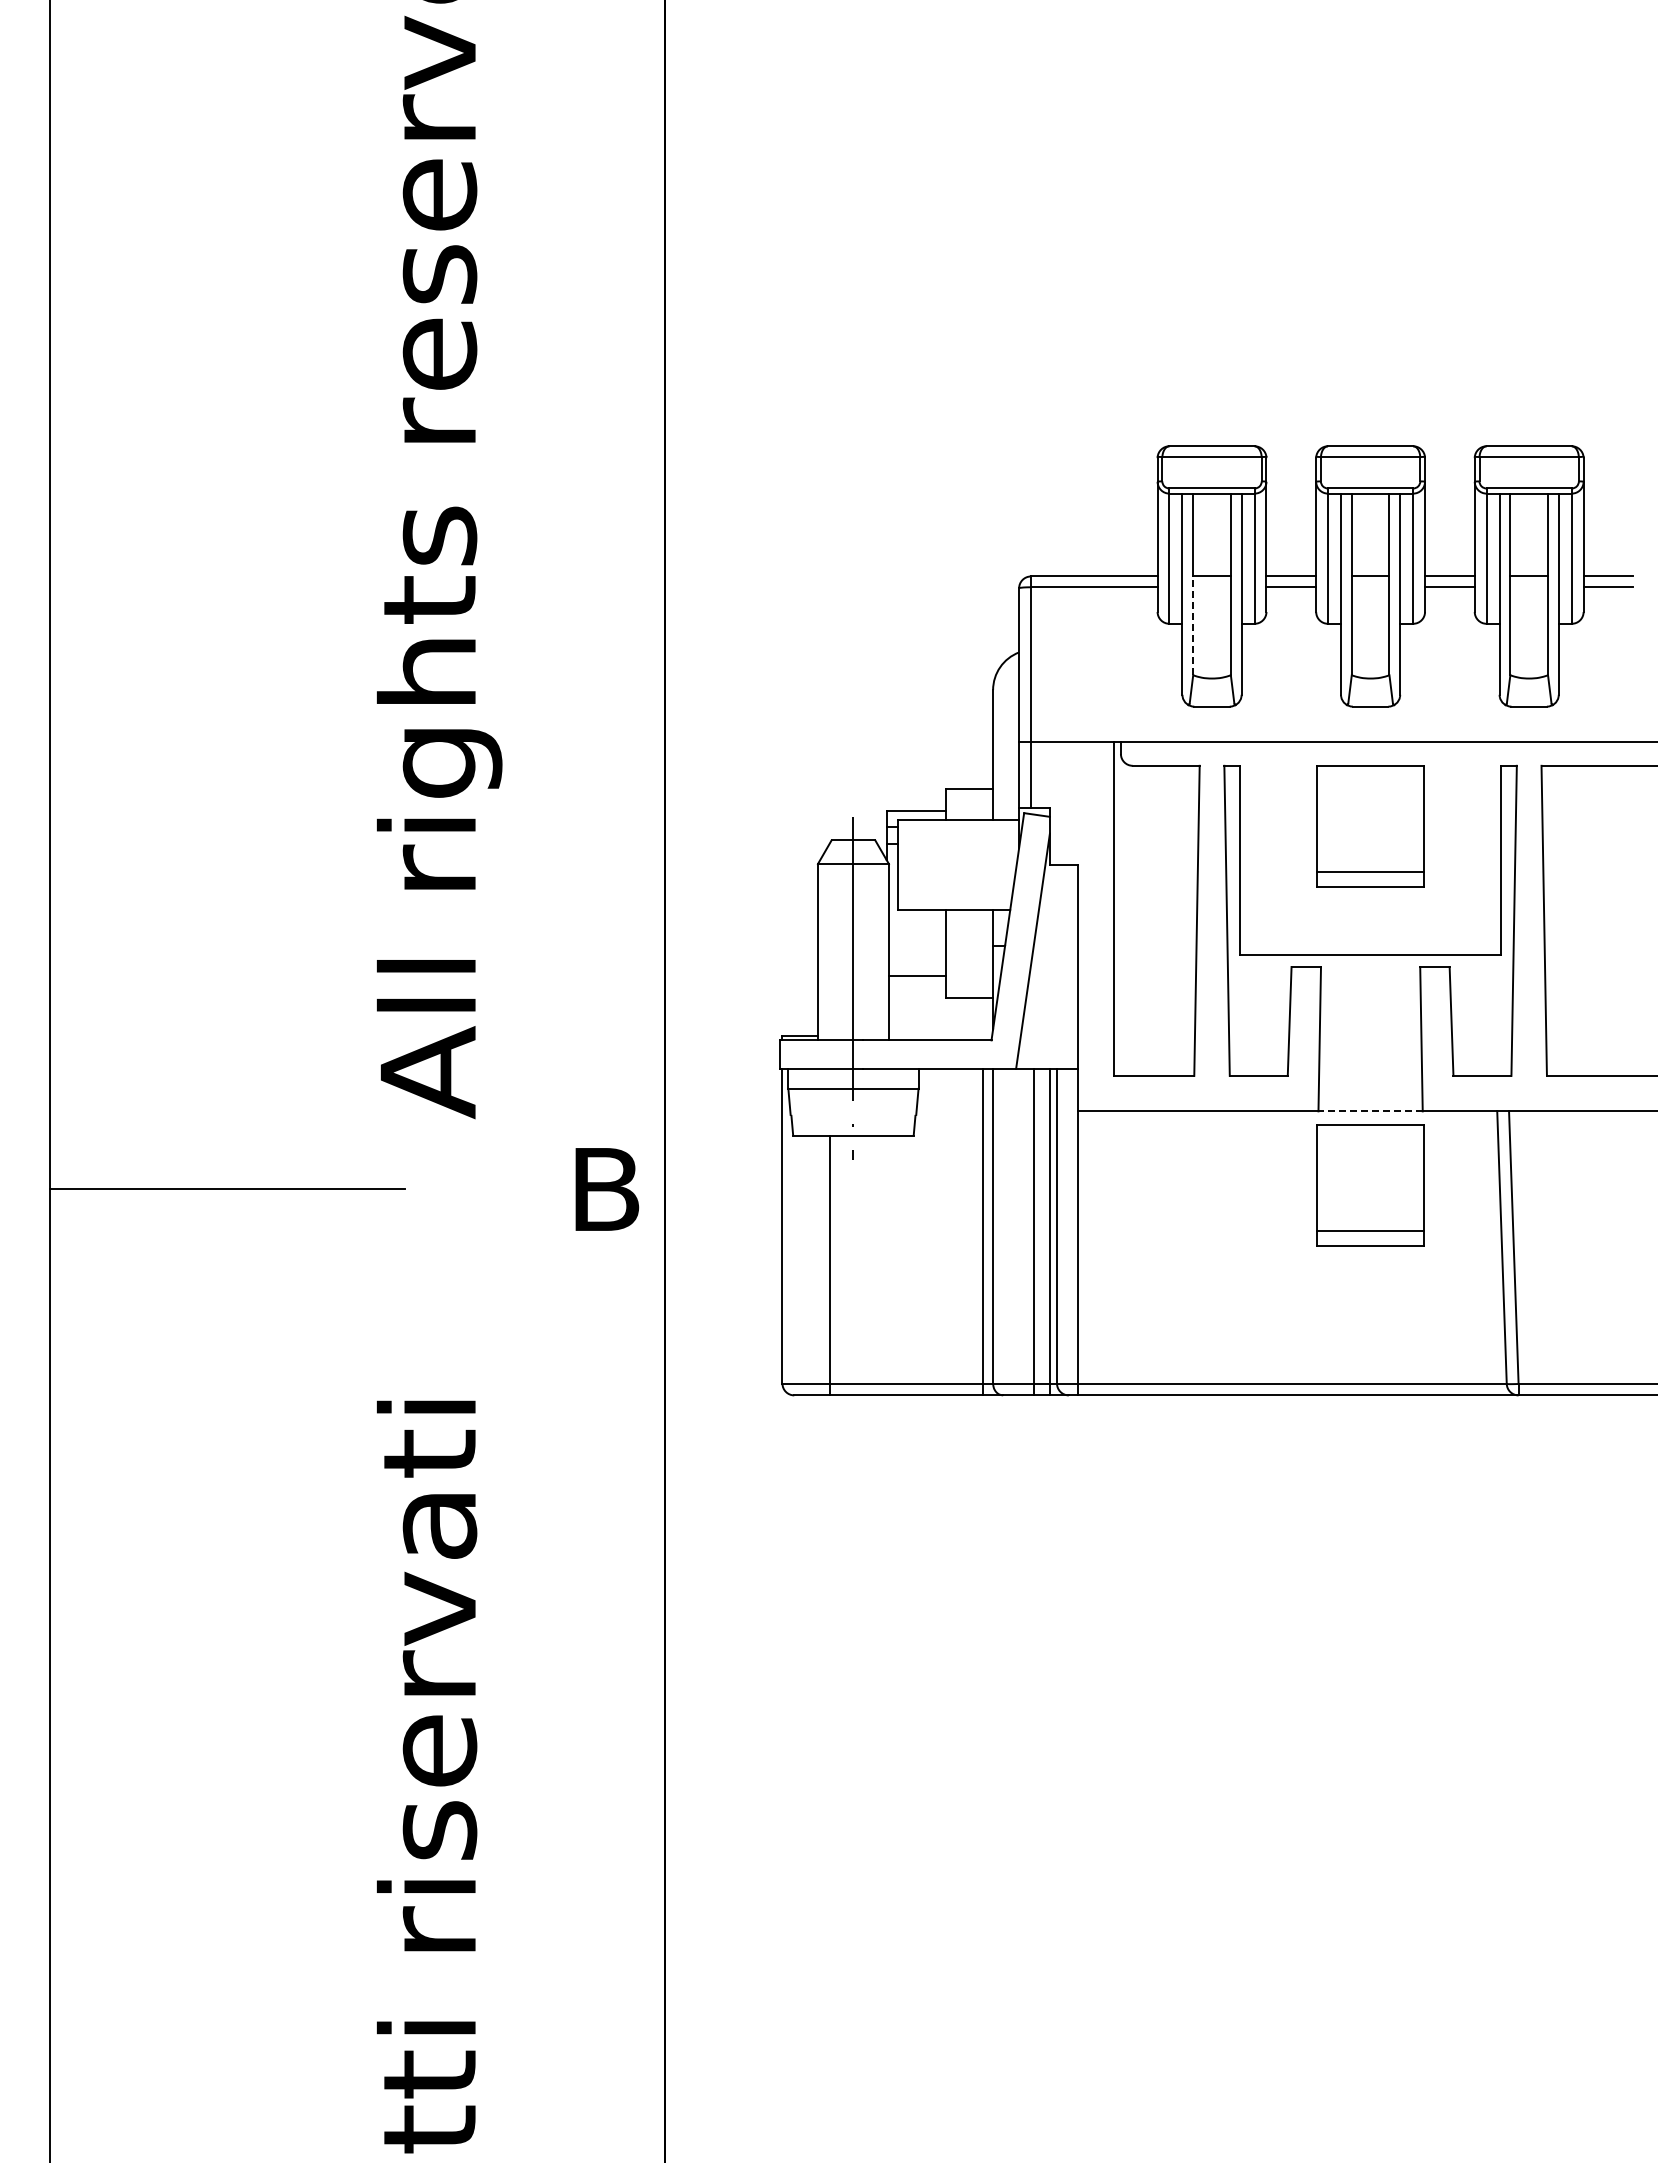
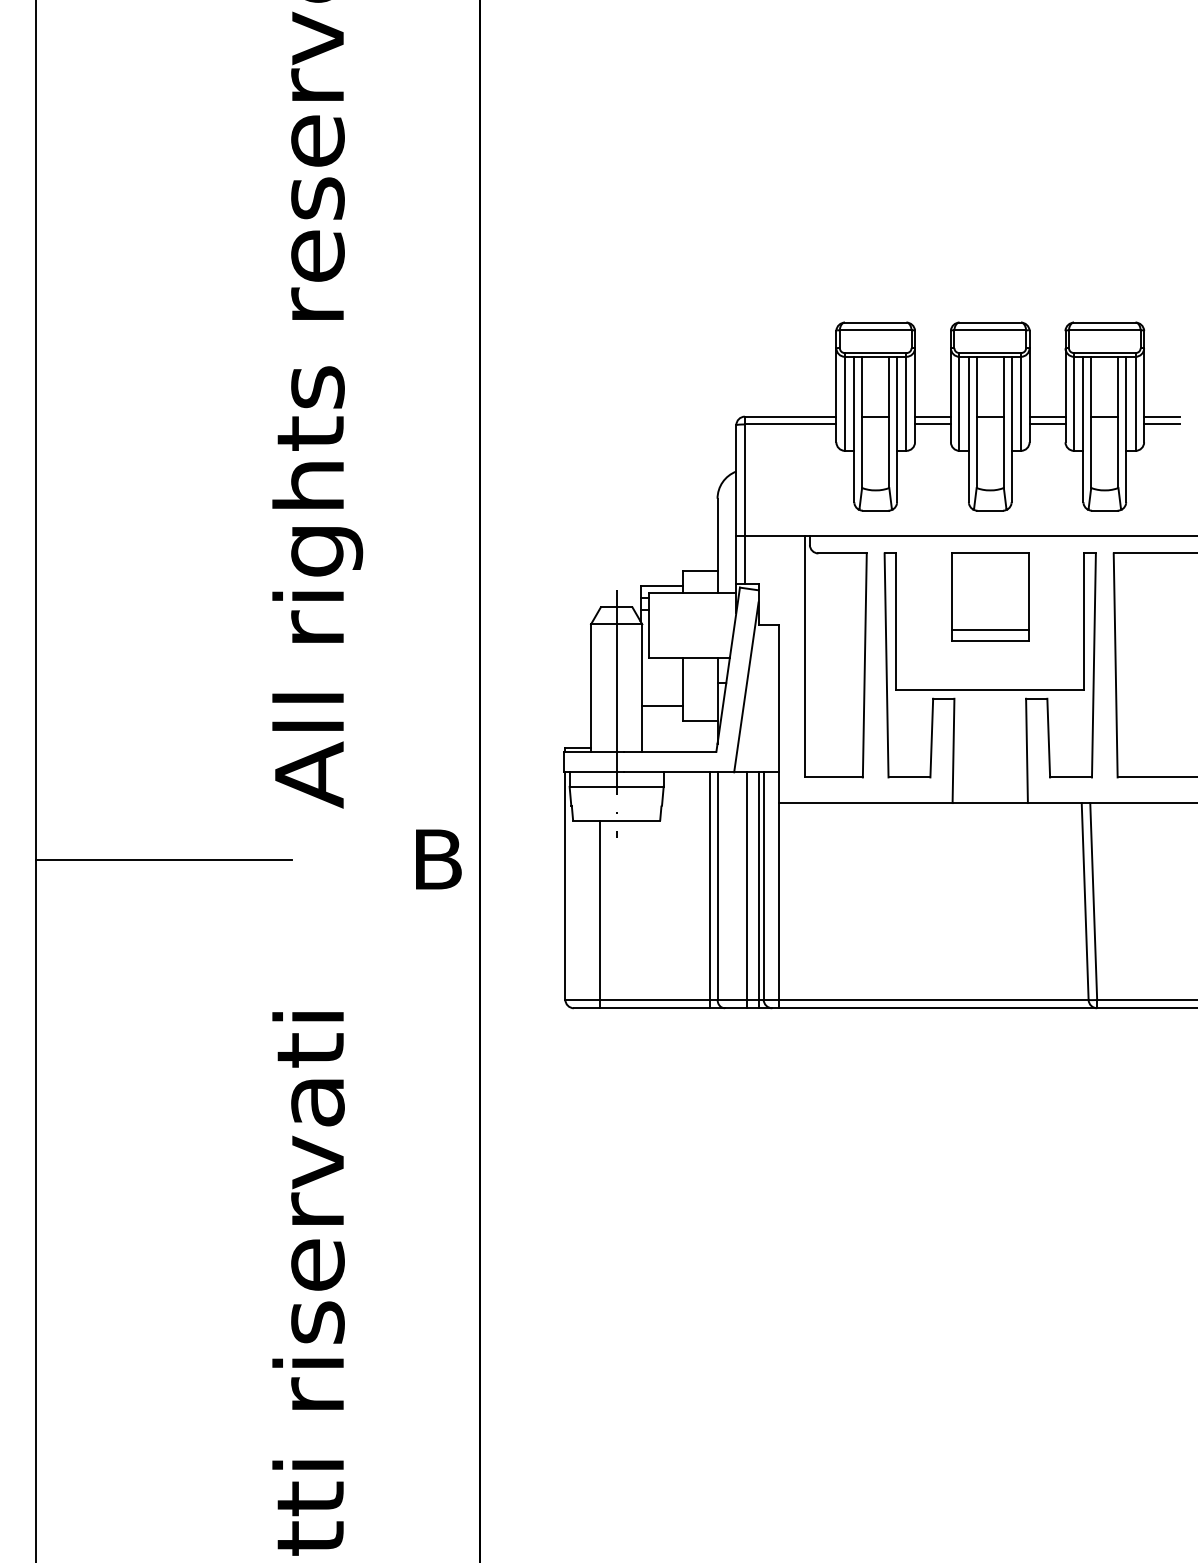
line: (1193, 625) -> (862, 452), dashed -> solid
line: (1370, 1111) -> (990, 803), dashed -> solid
part: (1370, 1185) -> (990, 856), removed

